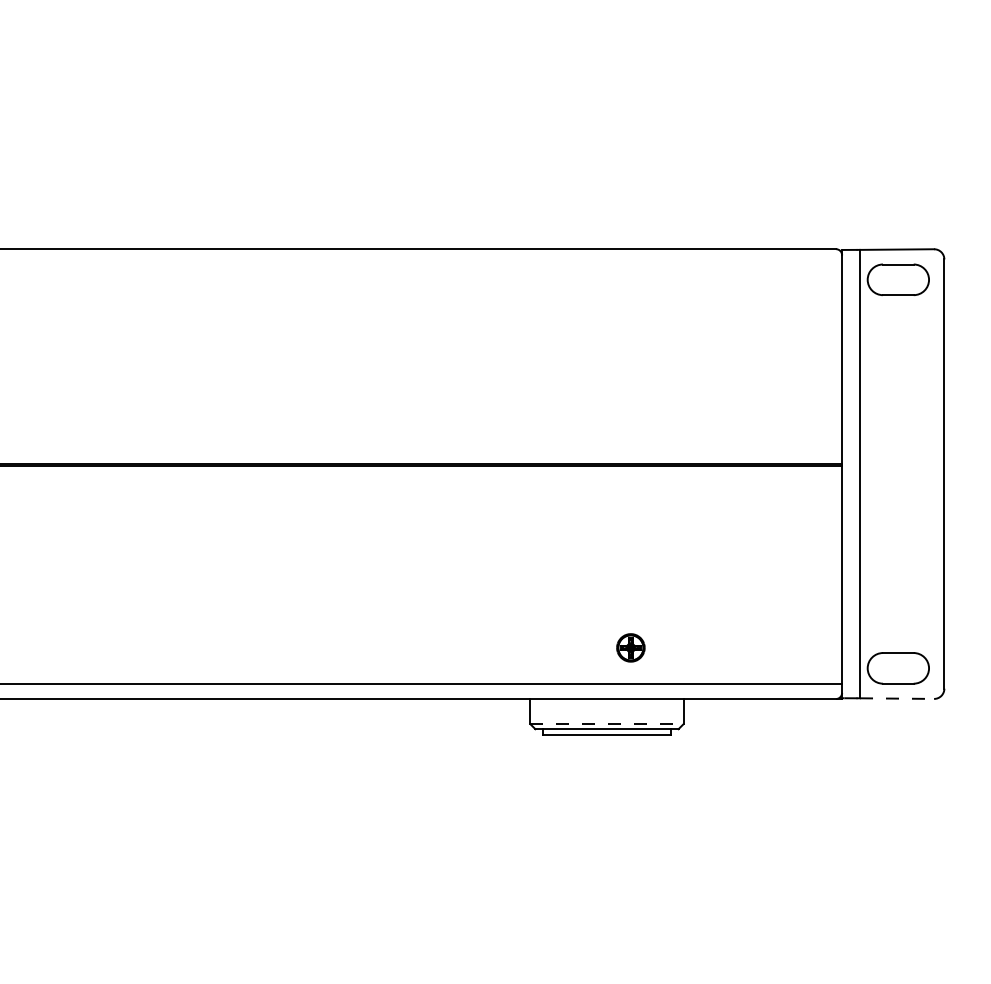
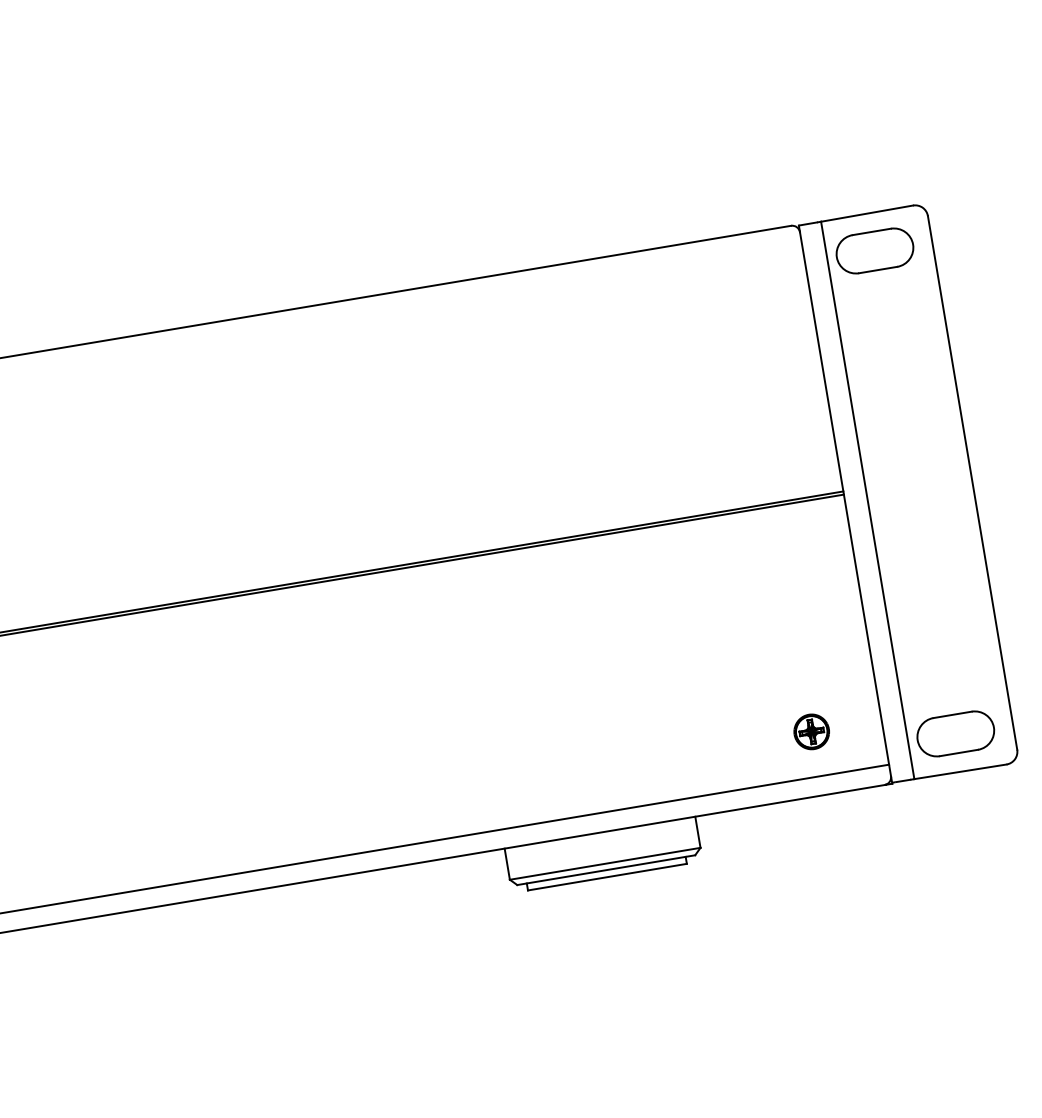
part: (630, 647) -> (811, 731), moved
line: (897, 698) -> (960, 771), dashed -> solid
line: (606, 724) -> (604, 864), dashed -> solid

